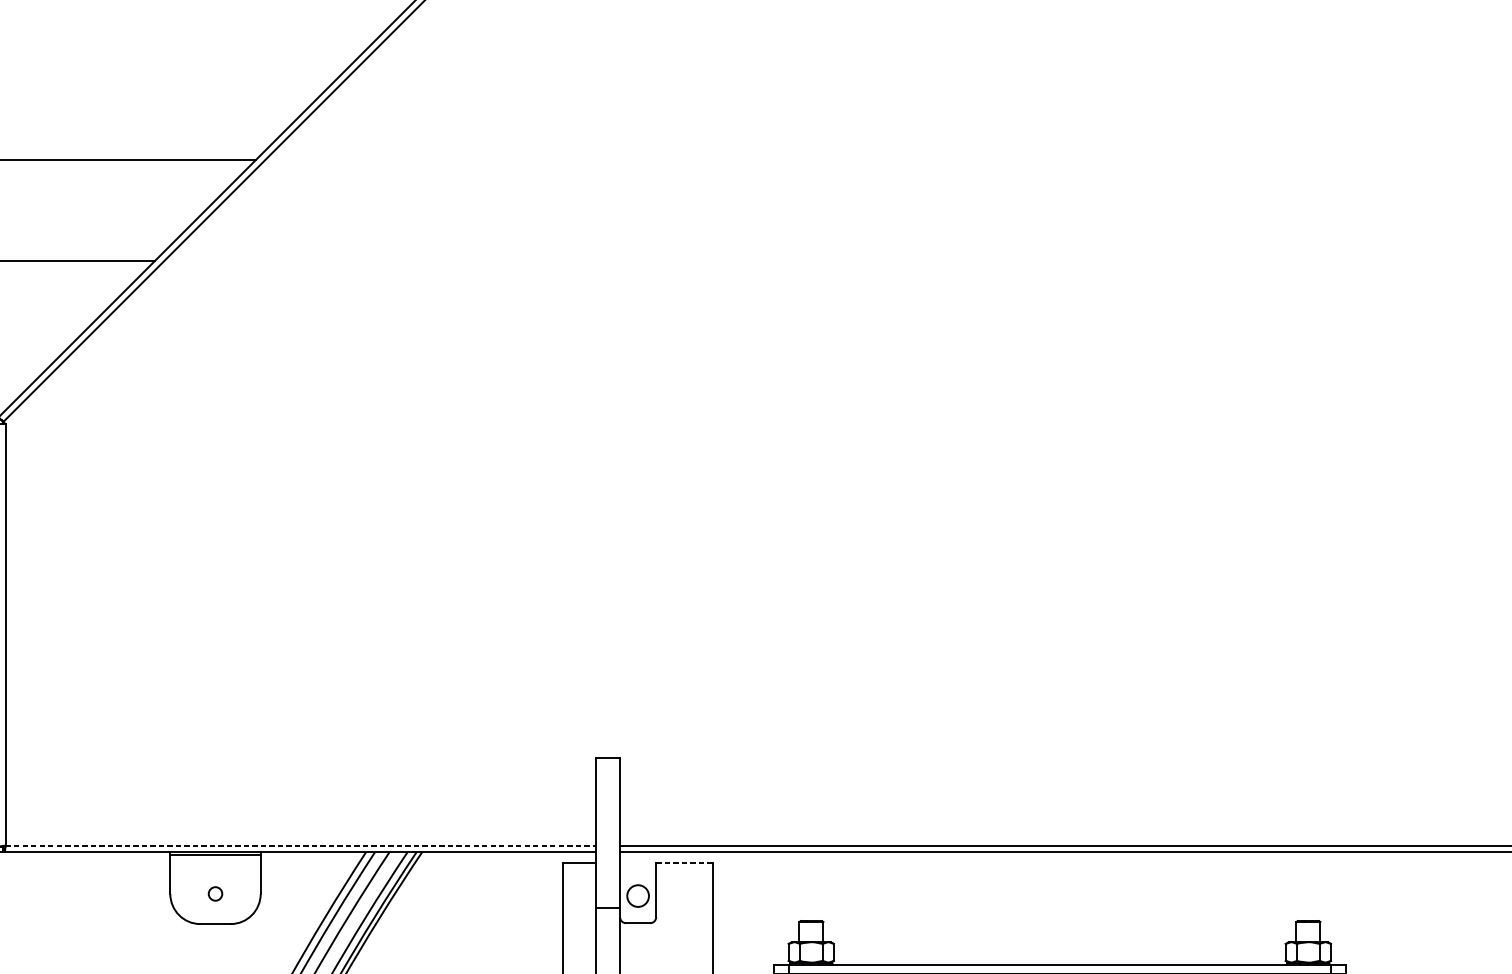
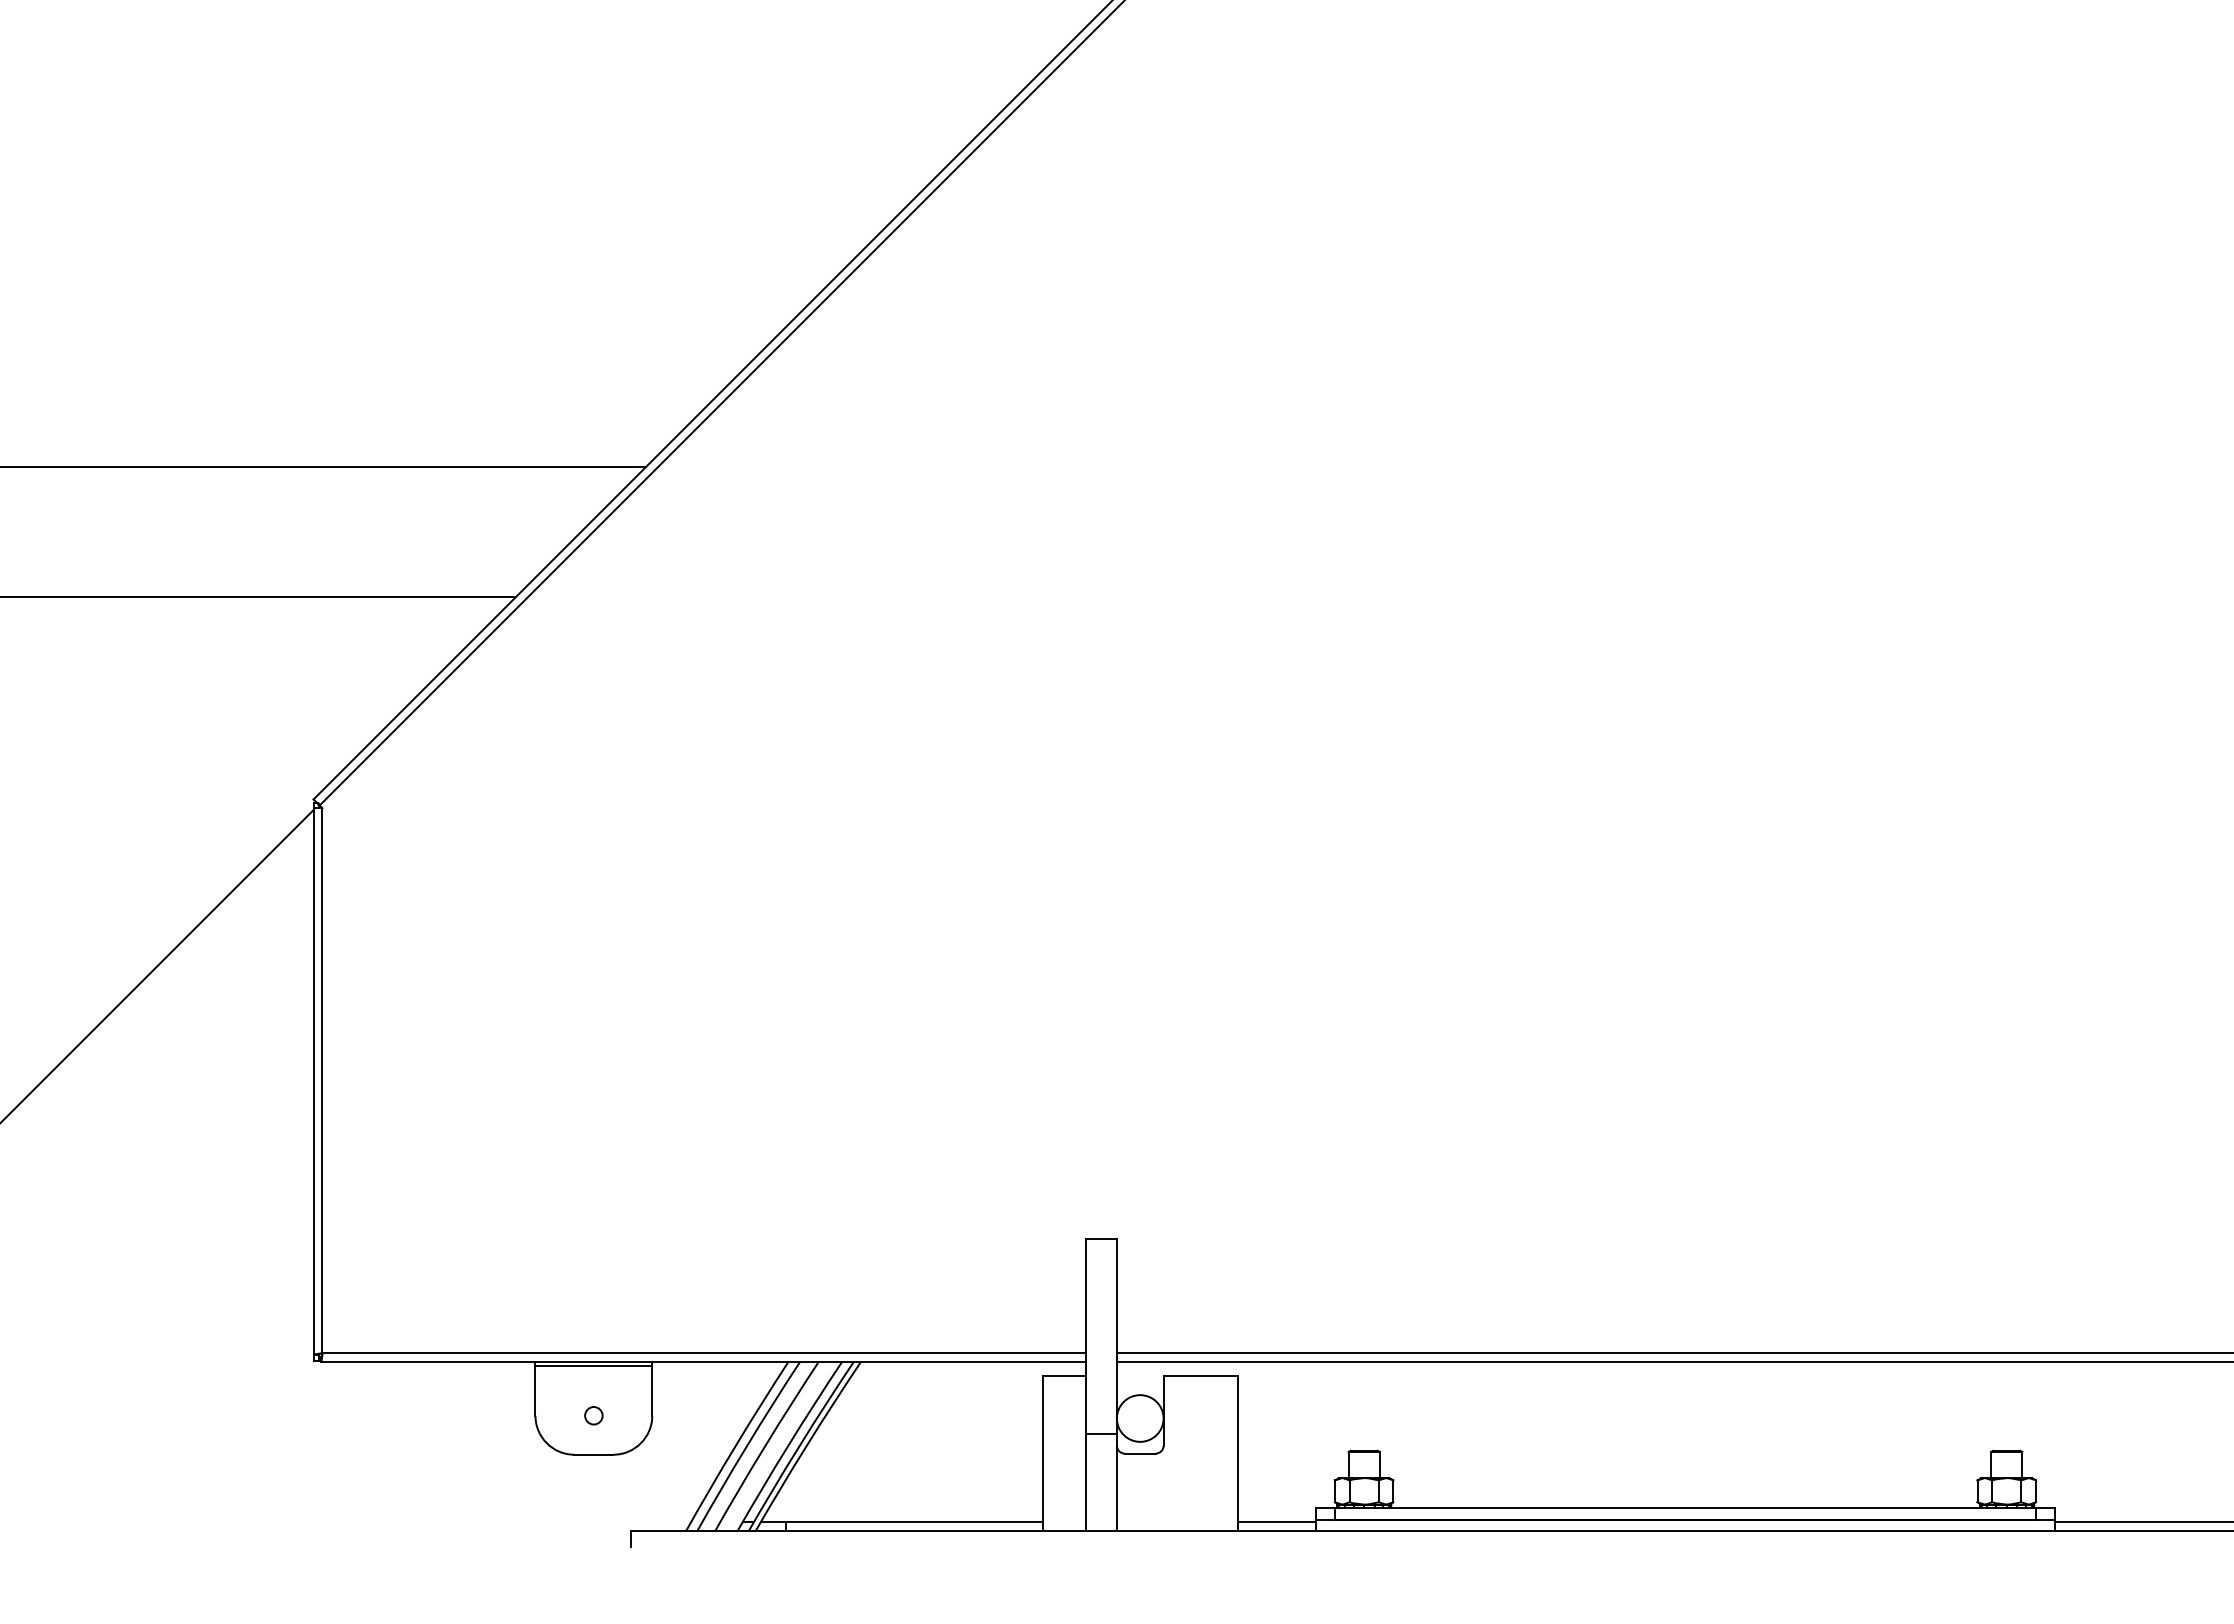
line: (301, 845) -> (704, 1353), dashed -> solid
line: (684, 862) -> (1200, 1375), dashed -> solid
circle: (637, 896) -> (1139, 1418), size x1.67

